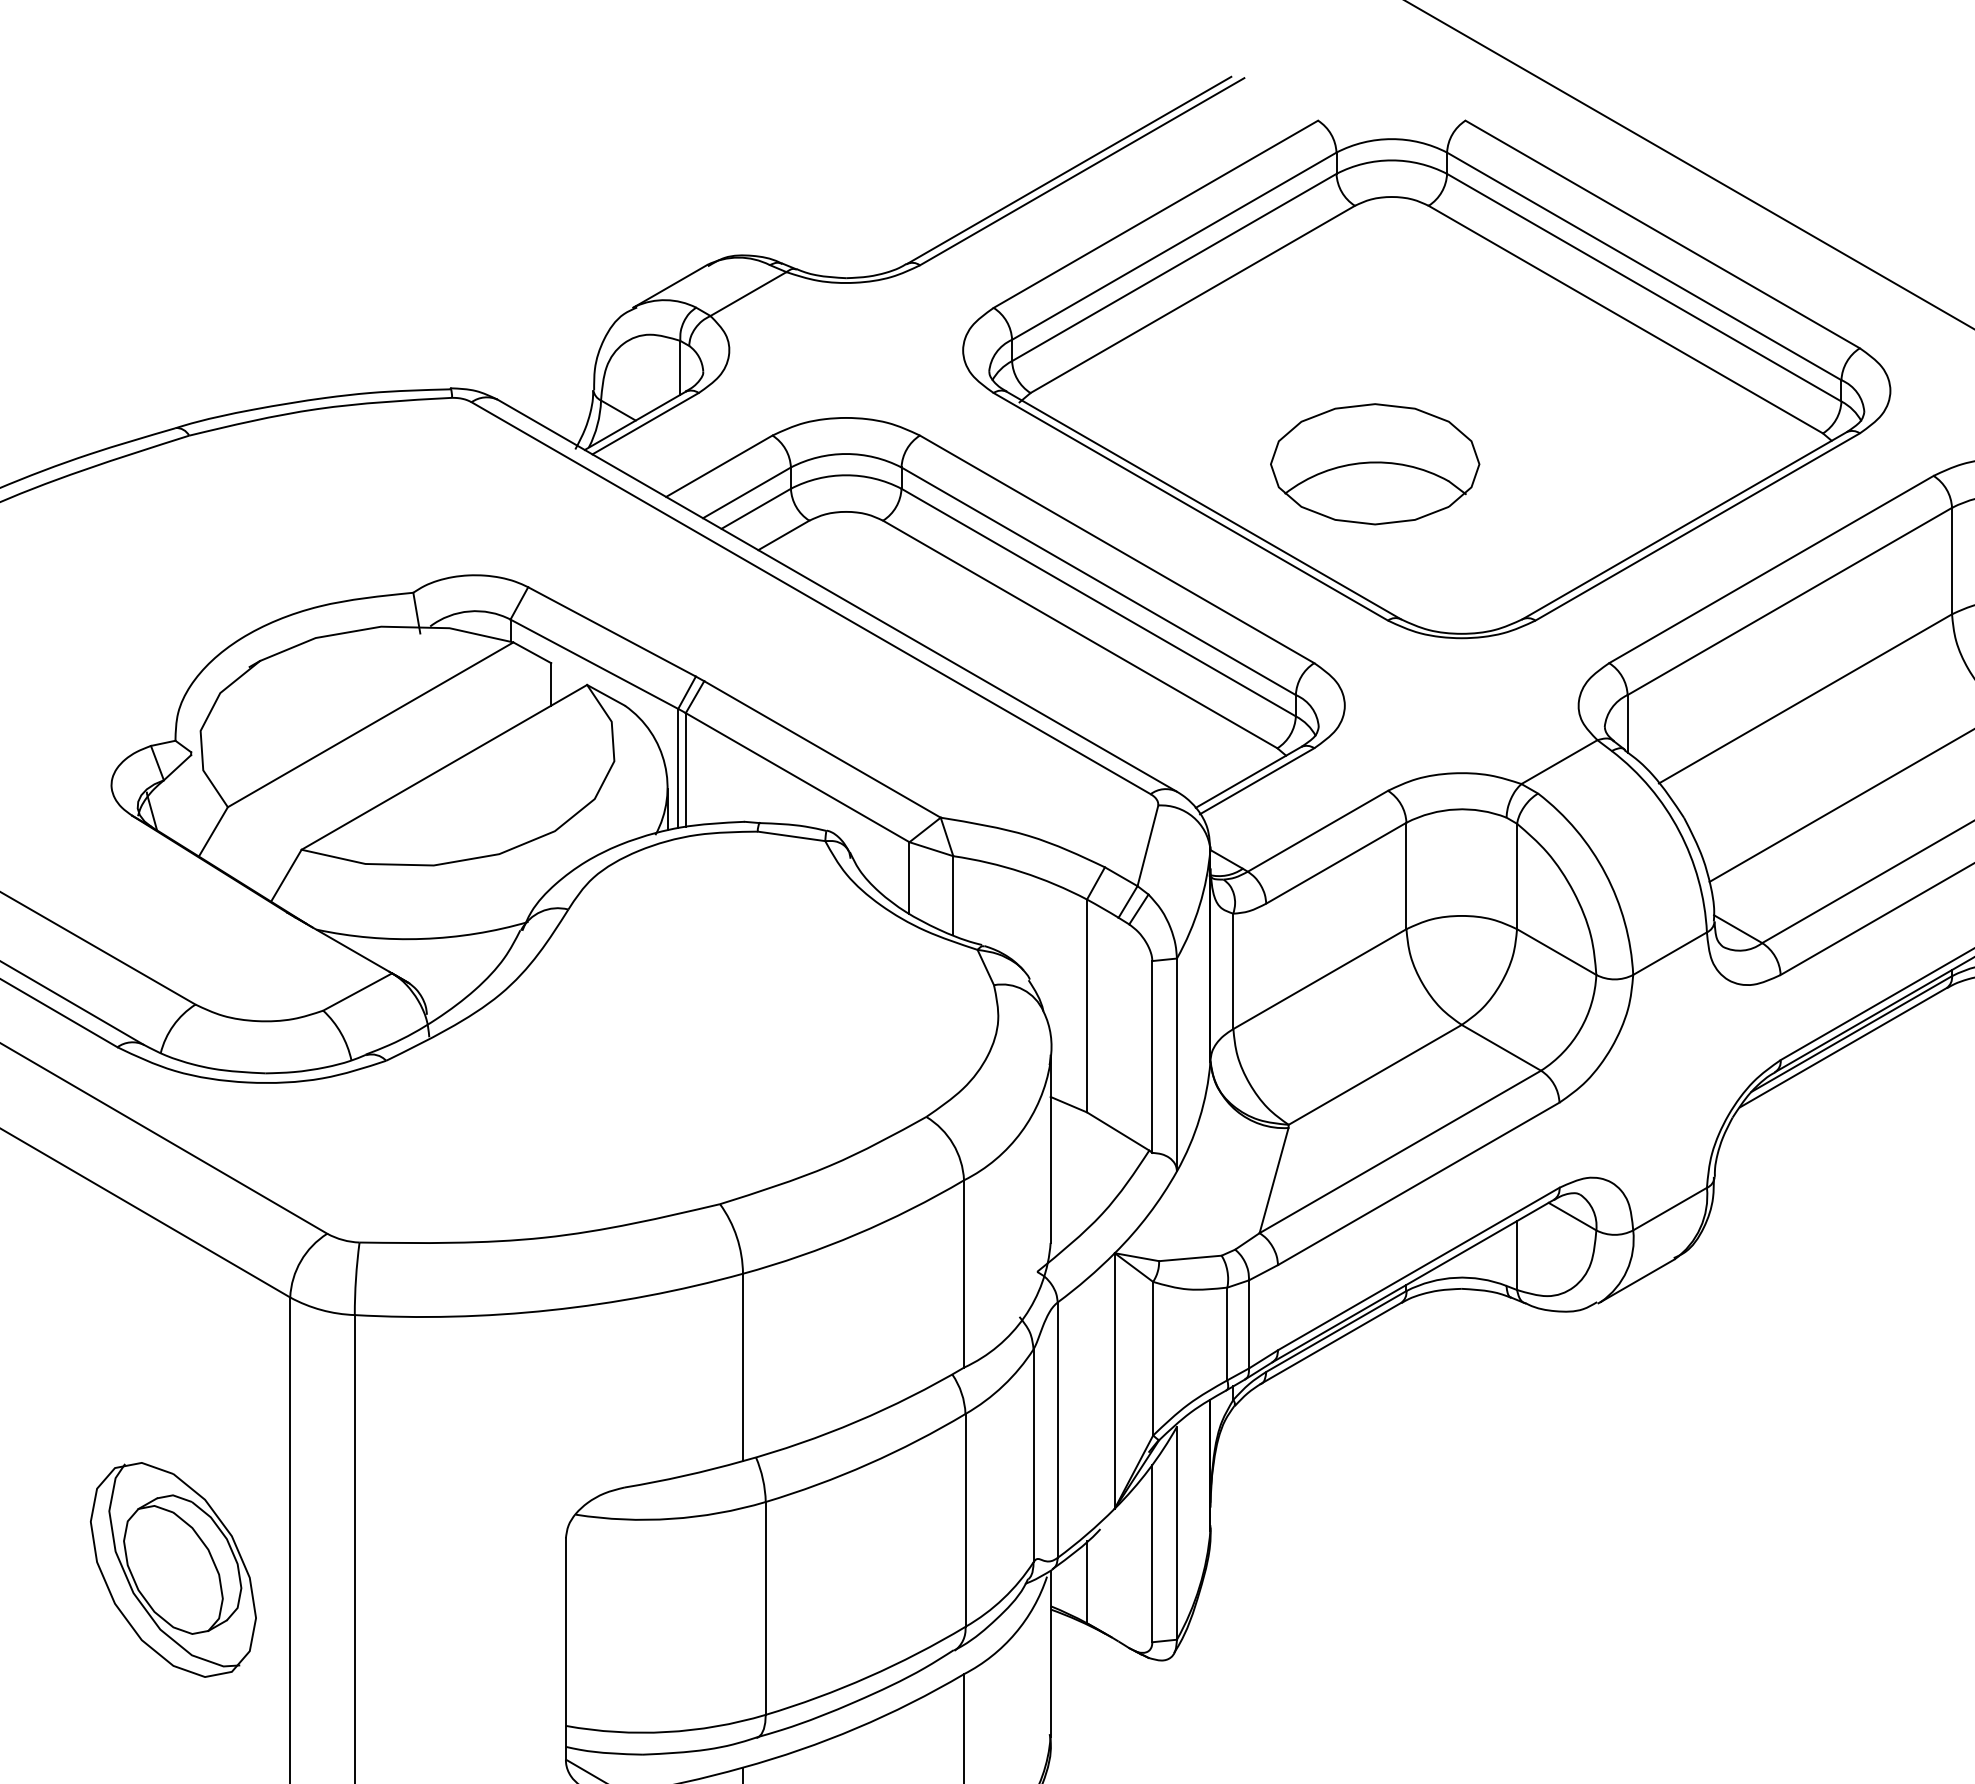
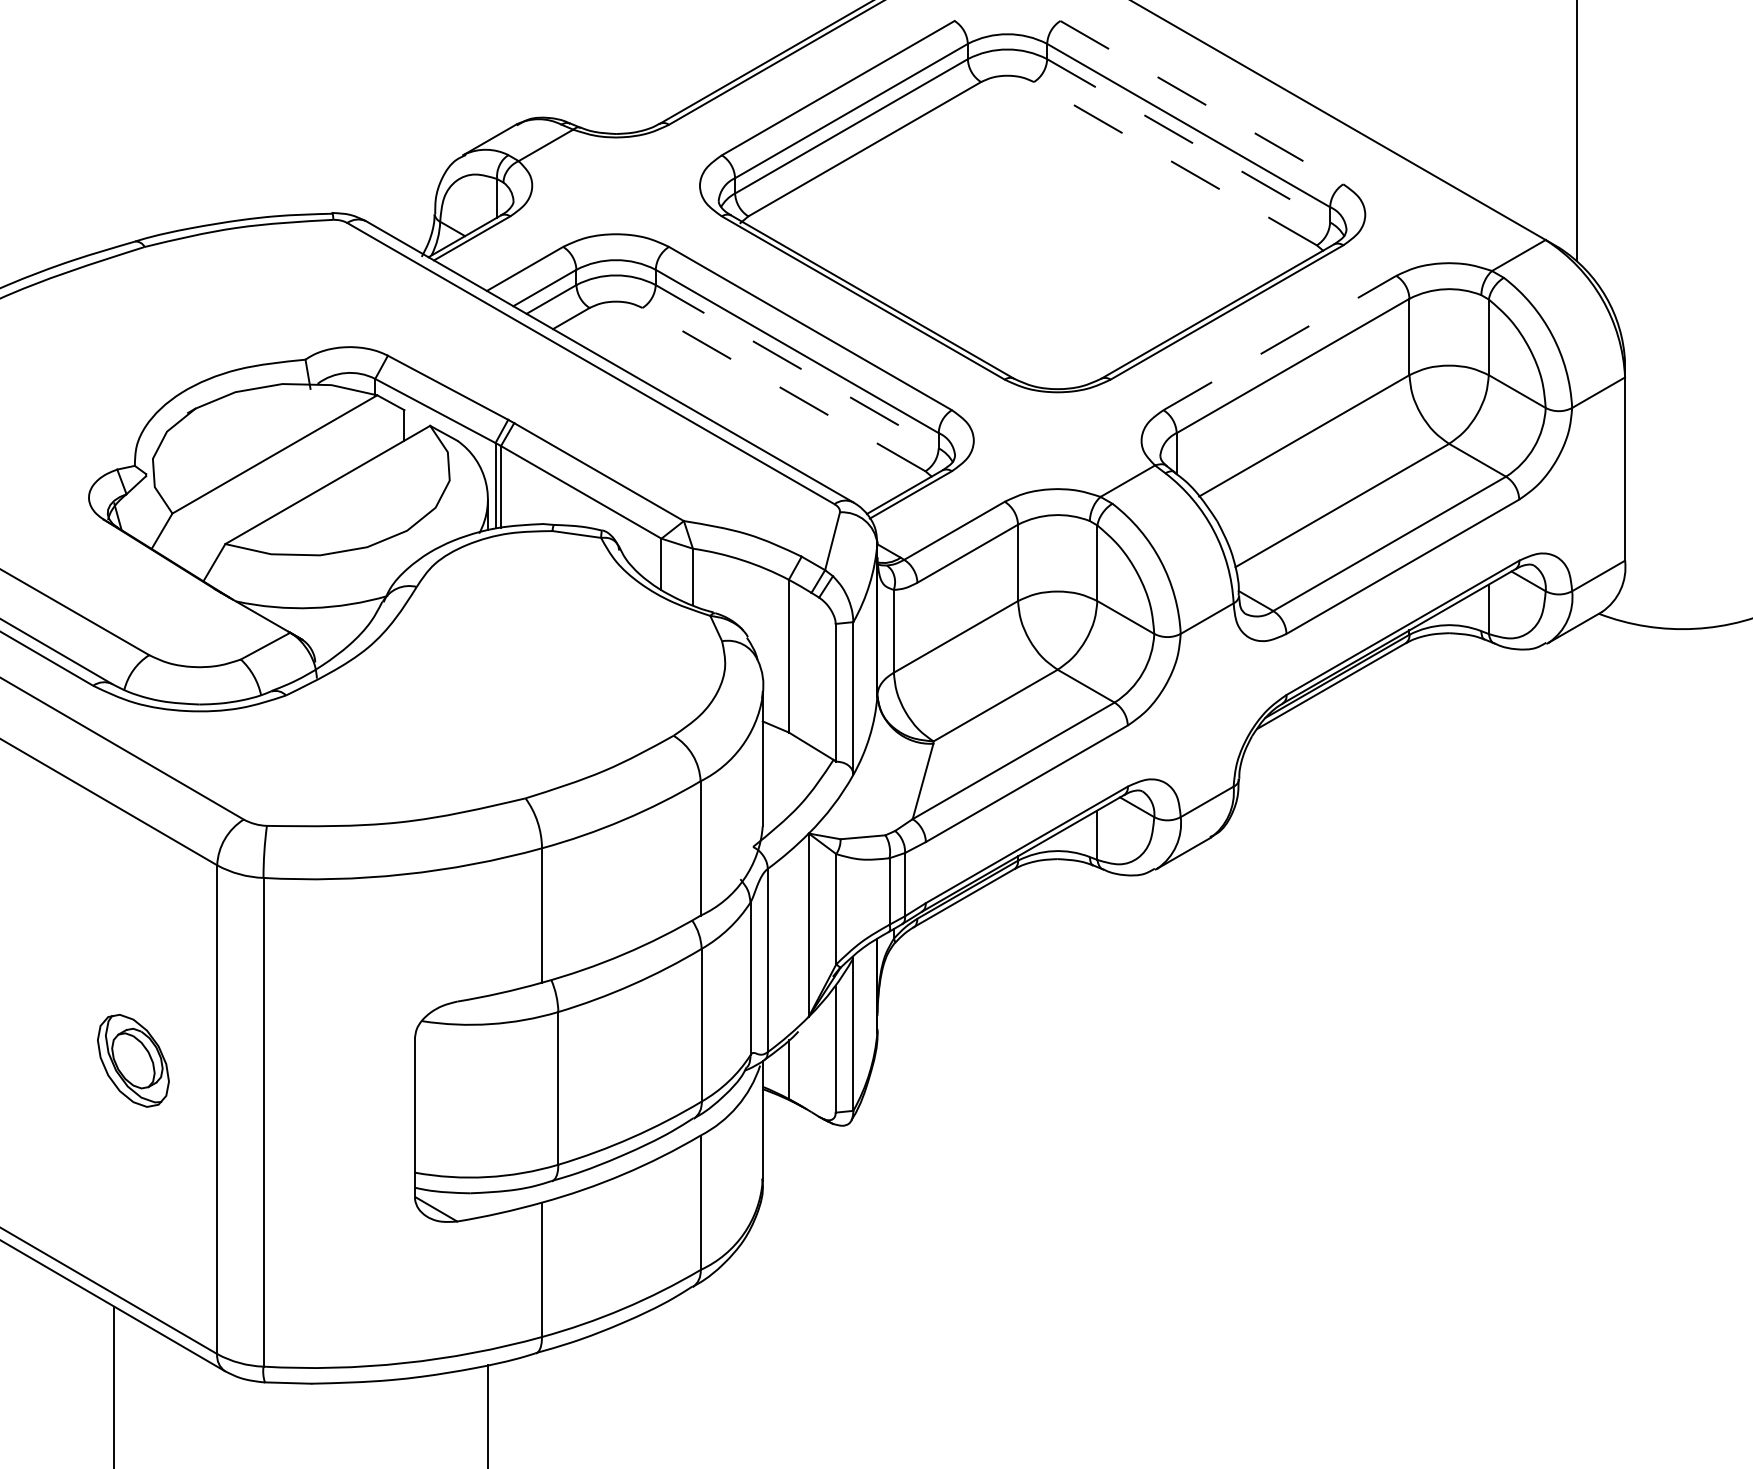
line: (1663, 234) -> (1202, 102), solid -> dashed
line: (1645, 288) -> (1189, 141), solid -> dashed
line: (1625, 319) -> (1175, 163), solid -> dashed
part: (1375, 464) -> (995, 267), removed
line: (1772, 568) -> (1280, 342), solid -> dashed
line: (1099, 602) -> (797, 366), solid -> dashed
line: (1079, 634) -> (783, 389), solid -> dashed
part: (173, 1569) -> (133, 1060), size x0.6

